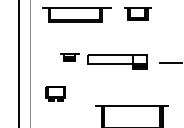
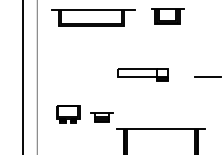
part: (69, 57) -> (101, 117), moved
part: (117, 61) -> (143, 74), size x0.7

